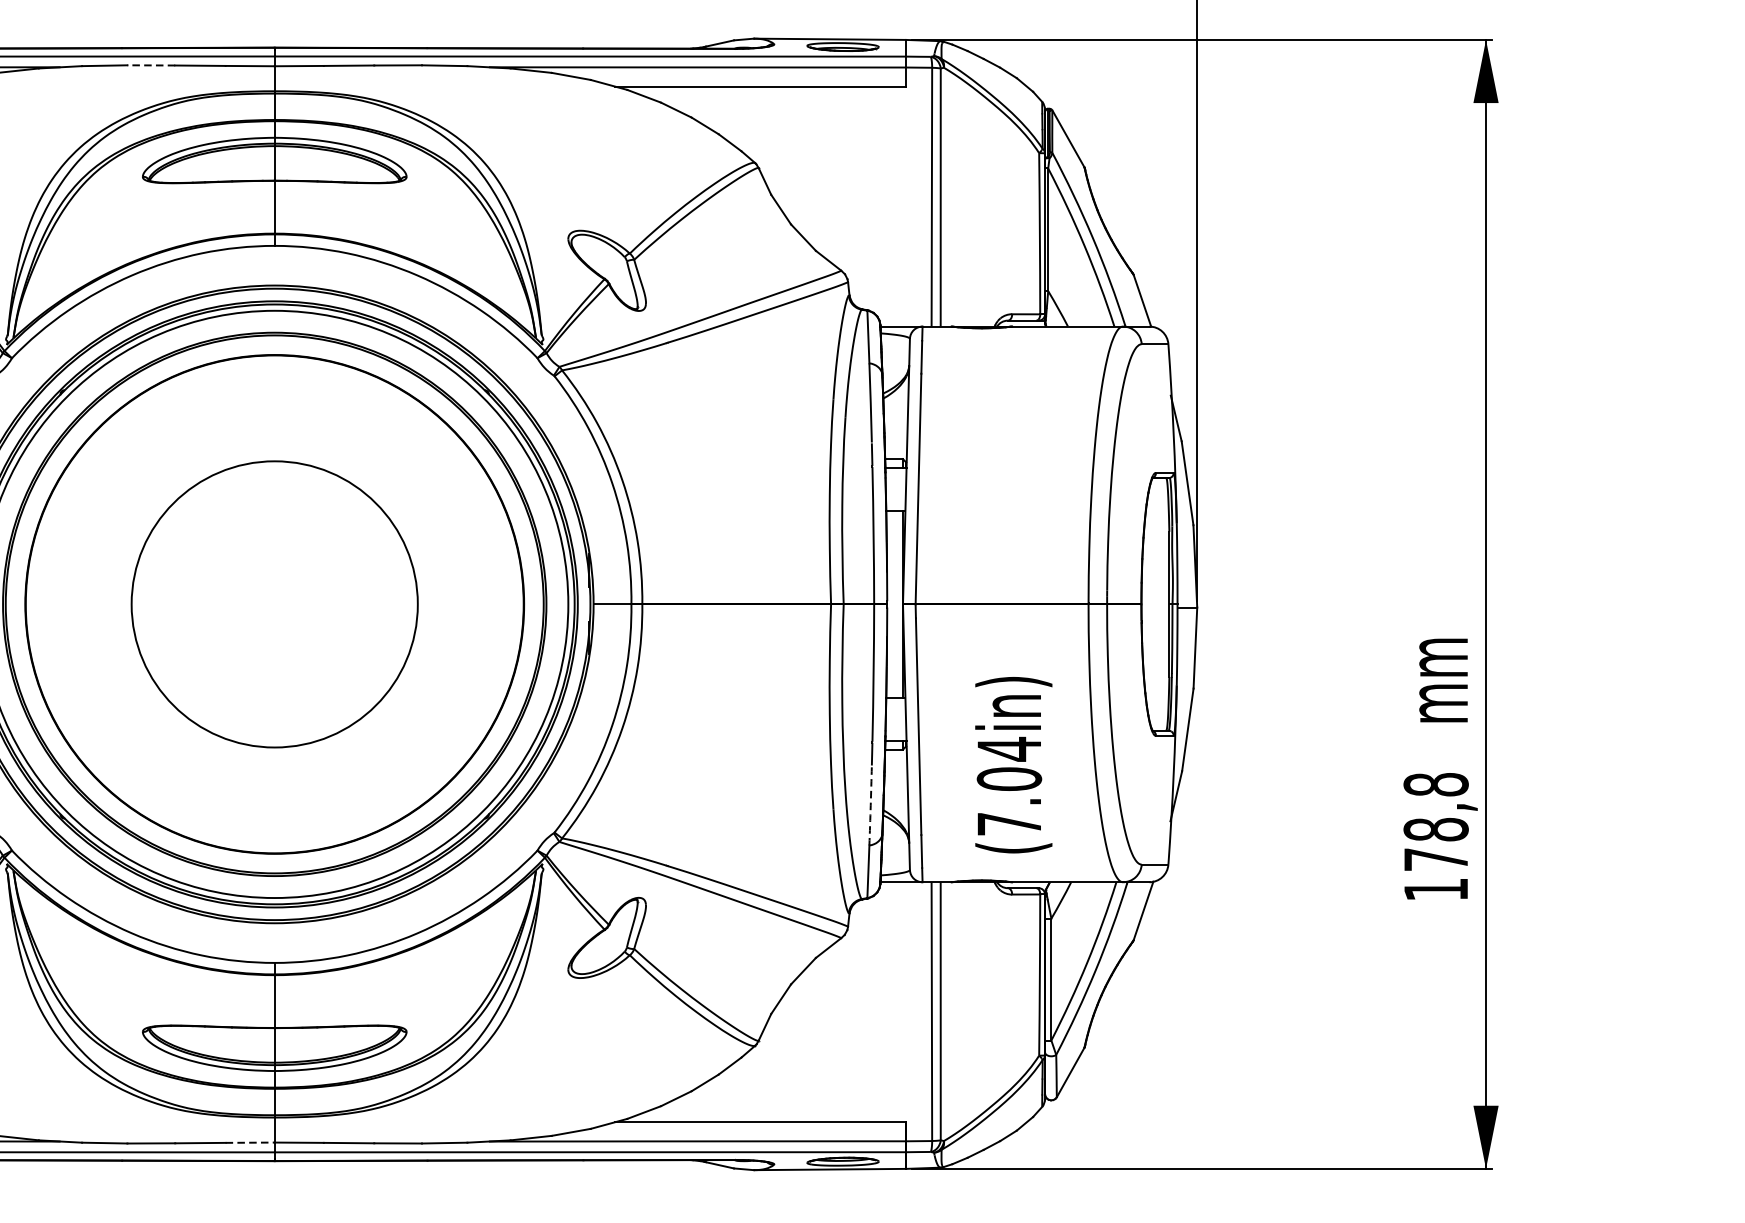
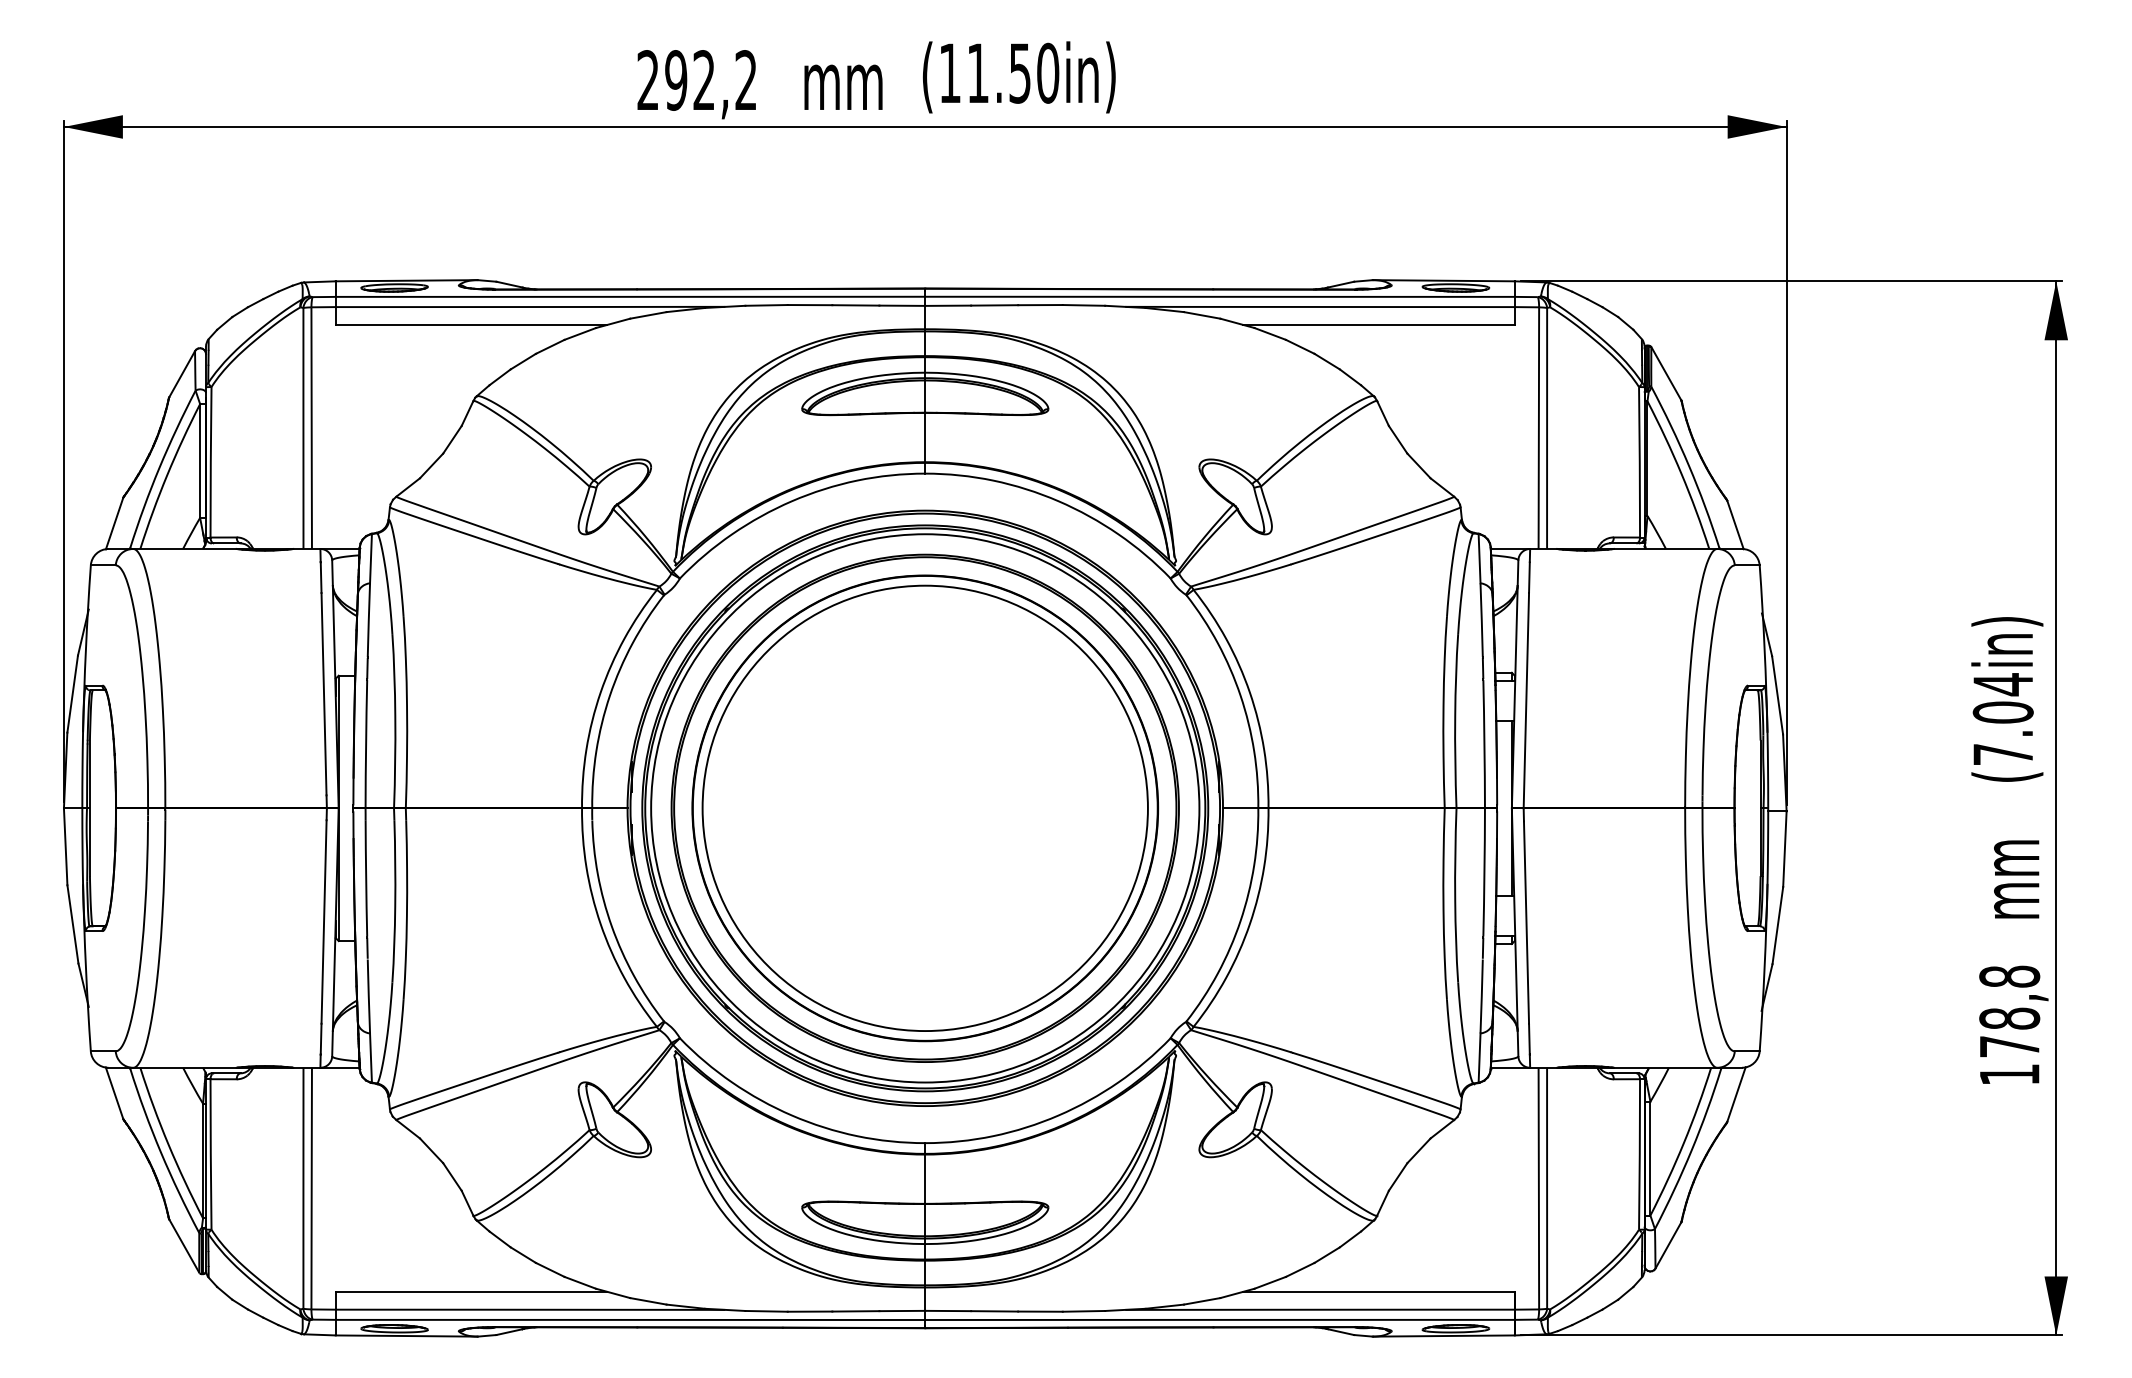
line: (150, 65) -> (809, 305), dashed -> solid
circle: (273, 604) -> (924, 808), size x1.67
text: (1013, 765) -> (2007, 699), moved
arc: (870, 805) -> (1481, 996), dashed -> solid
line: (250, 1143) -> (902, 1311), dashed -> solid

